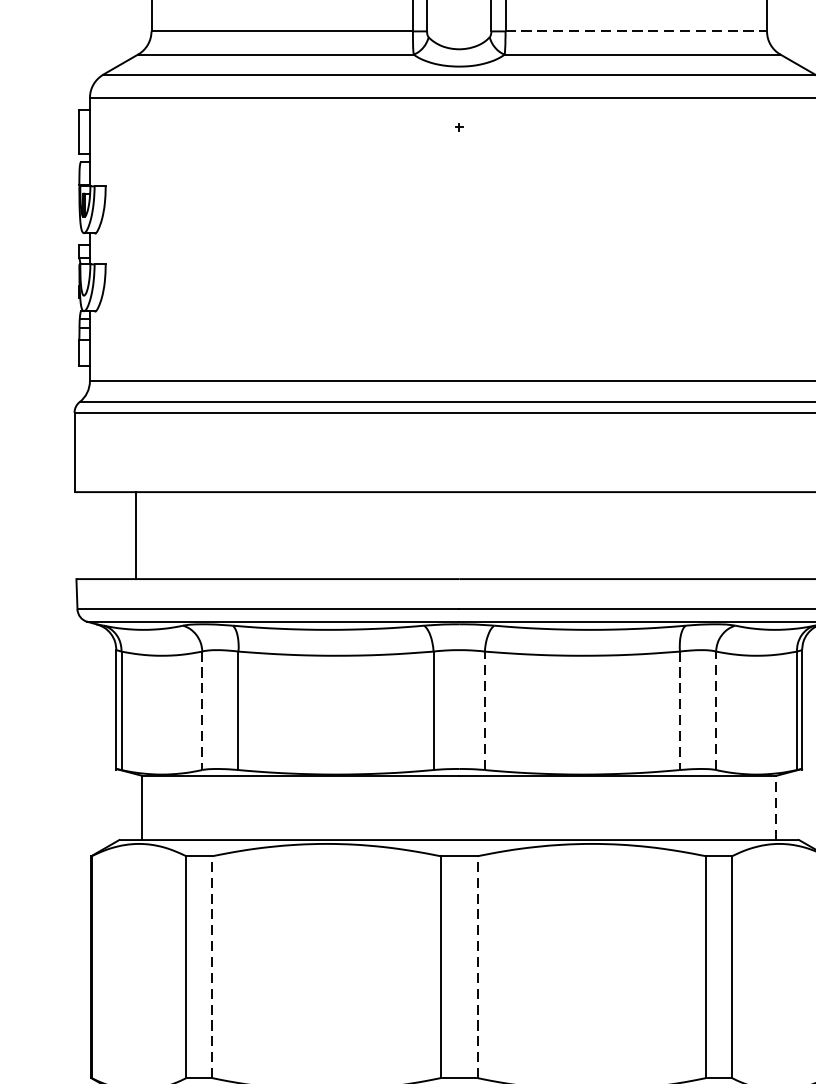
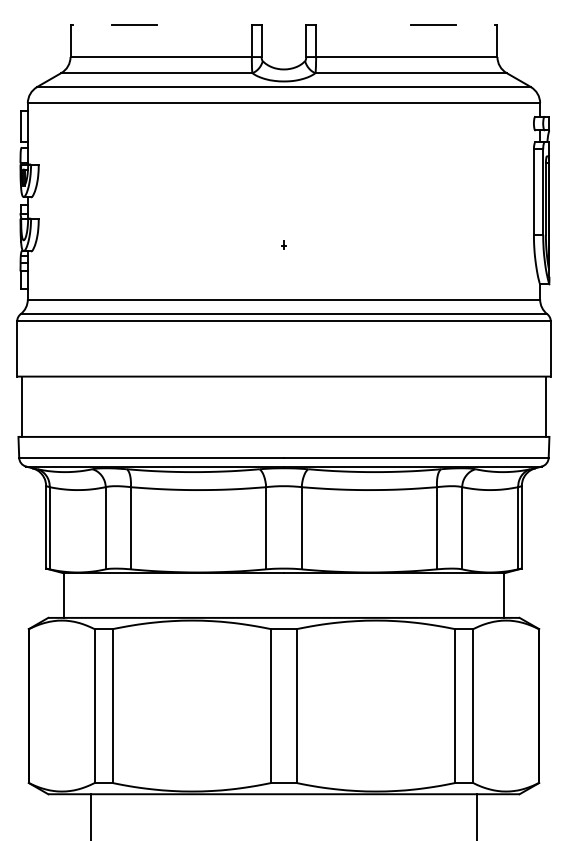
line: (635, 32) -> (406, 57), dashed -> solid
part: (458, 124) -> (283, 244), moved
line: (135, 535) -> (21, 406), moved
line: (484, 709) -> (301, 527), dashed -> solid
line: (716, 709) -> (462, 527), dashed -> solid
line: (201, 711) -> (105, 528), dashed -> solid
line: (680, 711) -> (437, 528), dashed -> solid
line: (775, 807) -> (503, 595), dashed -> solid
line: (212, 967) -> (112, 706), dashed -> solid
line: (477, 967) -> (296, 706), dashed -> solid

